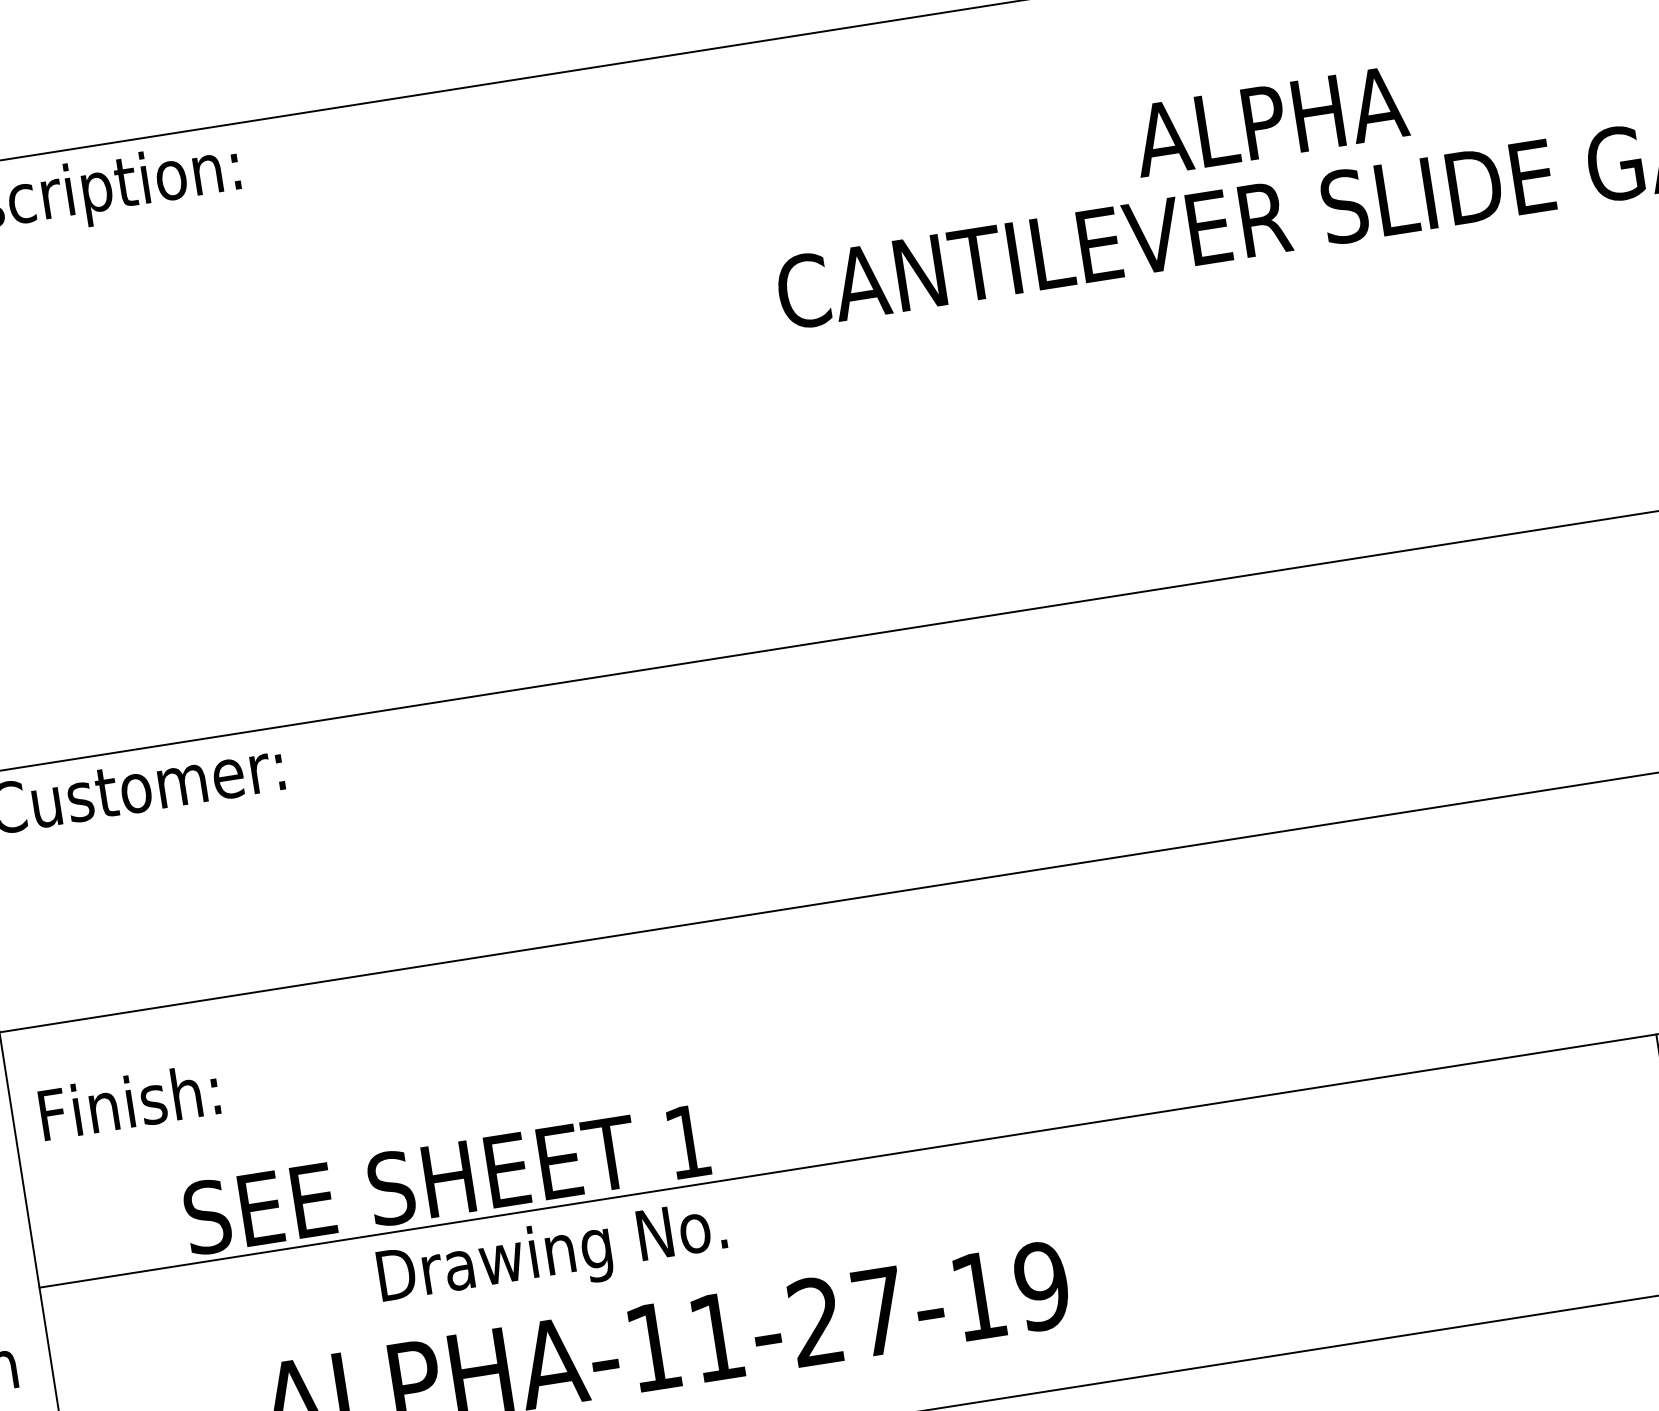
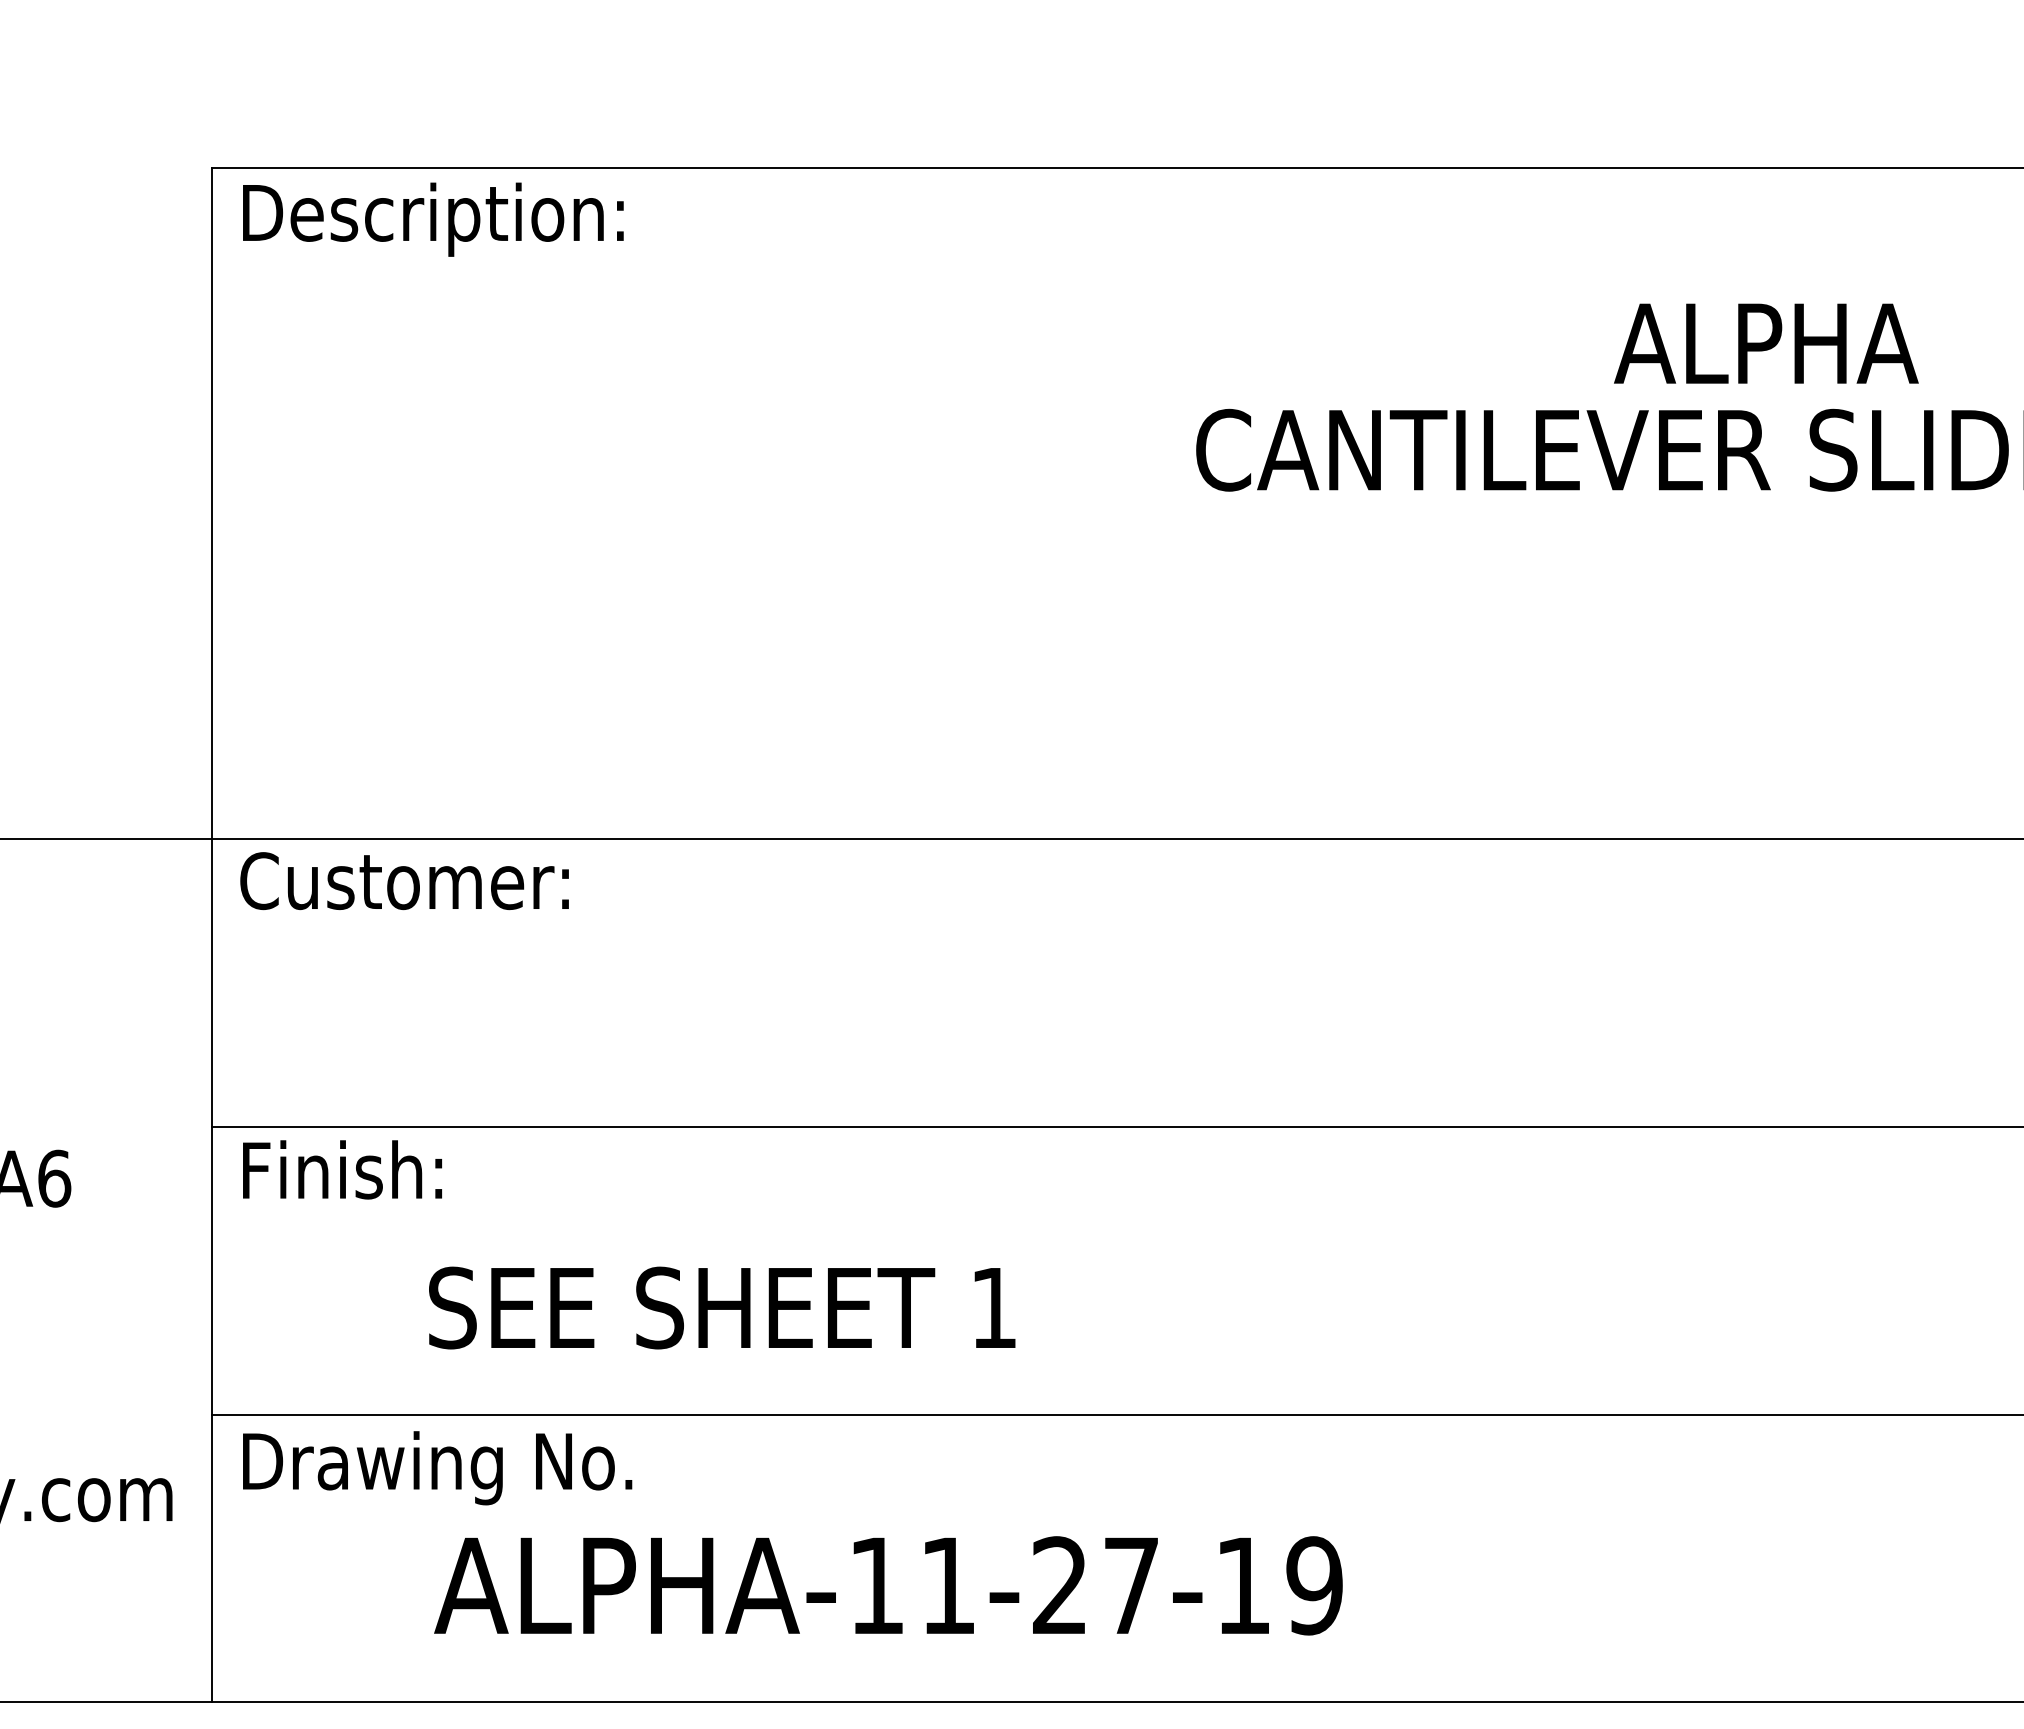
text: (129, 1101) -> (342, 1169), moved
text: (446, 1179) -> (722, 1307), moved
text: (552, 1256) -> (437, 1468), moved

